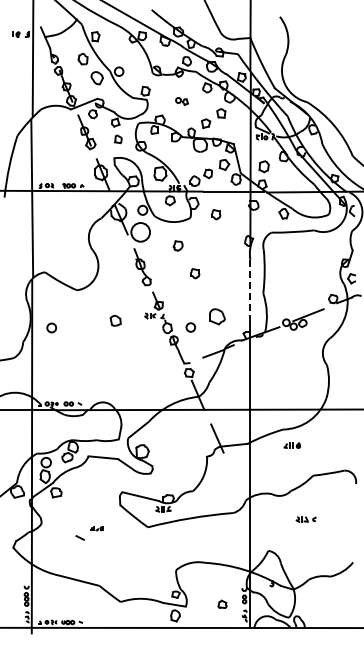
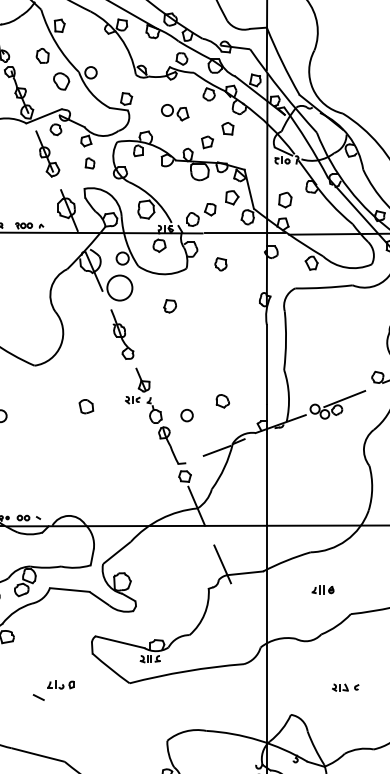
part: (181, 101) -> (174, 112), size x1.67
part: (195, 273) -> (193, 343), removed
line: (250, 289) -> (267, 364), dashed -> solid
part: (217, 316) -> (222, 400), size x0.62
part: (292, 445) -> (323, 589), moved
part: (305, 519) -> (344, 687), moved
part: (96, 528) -> (60, 684), size x1.67

